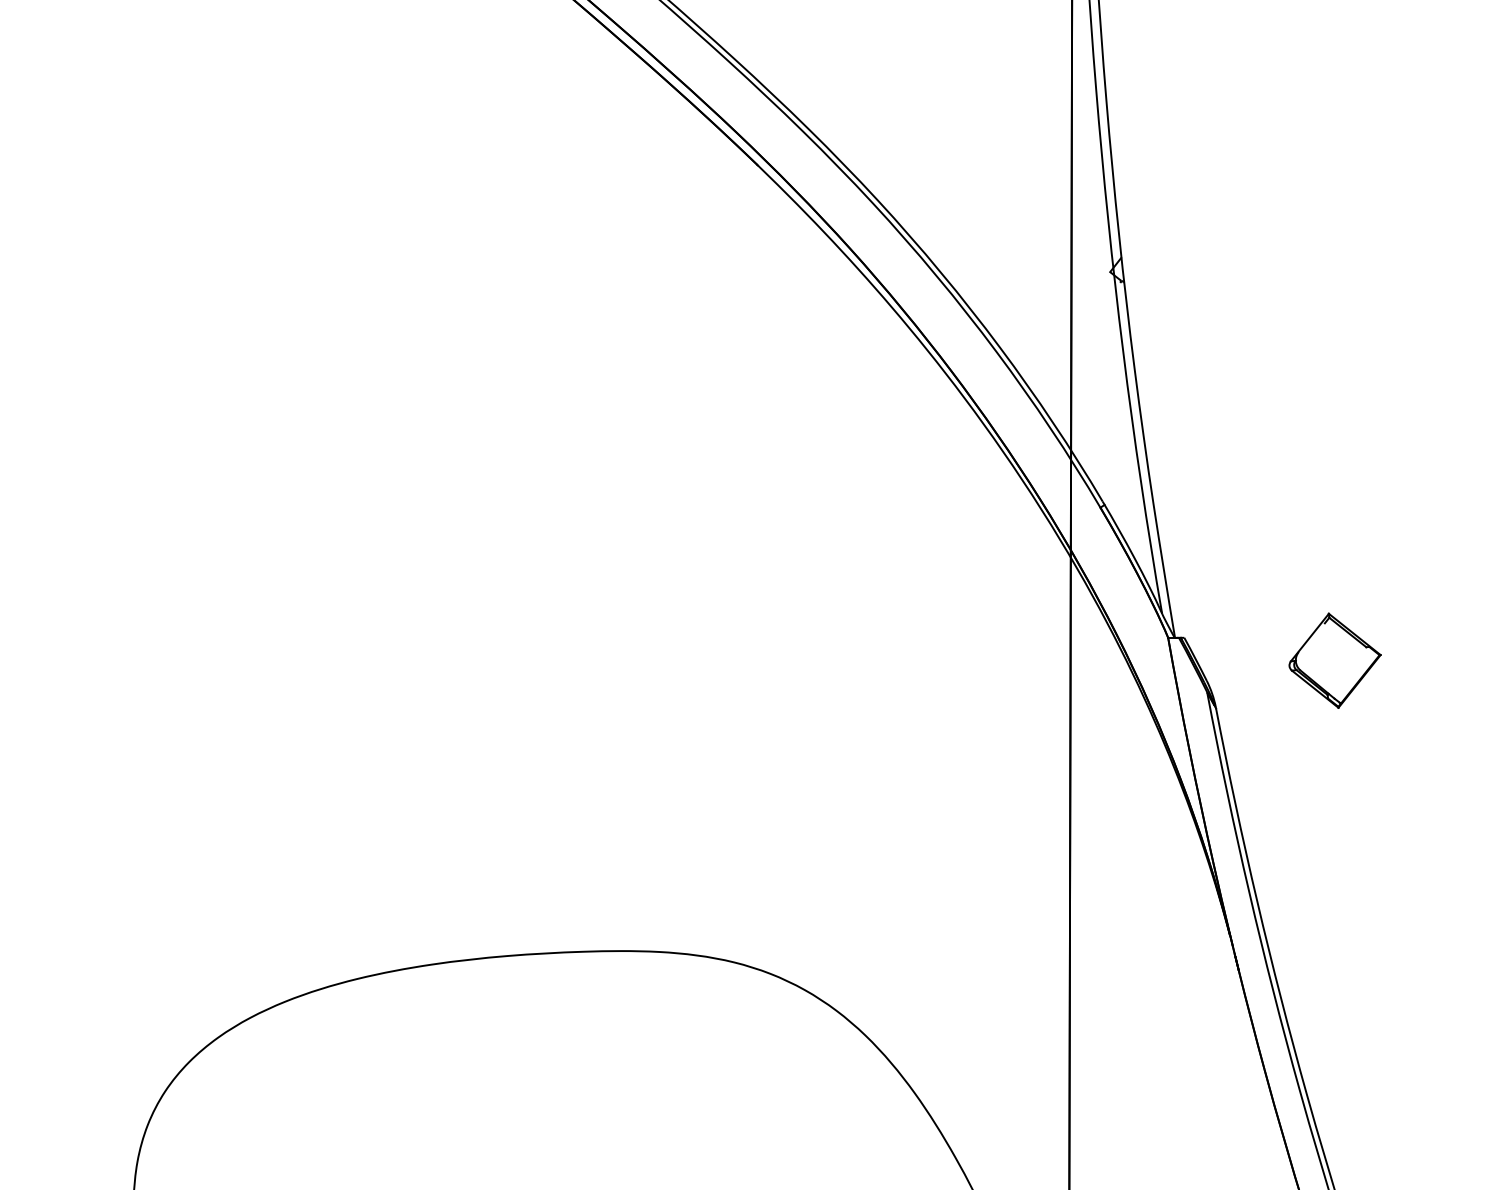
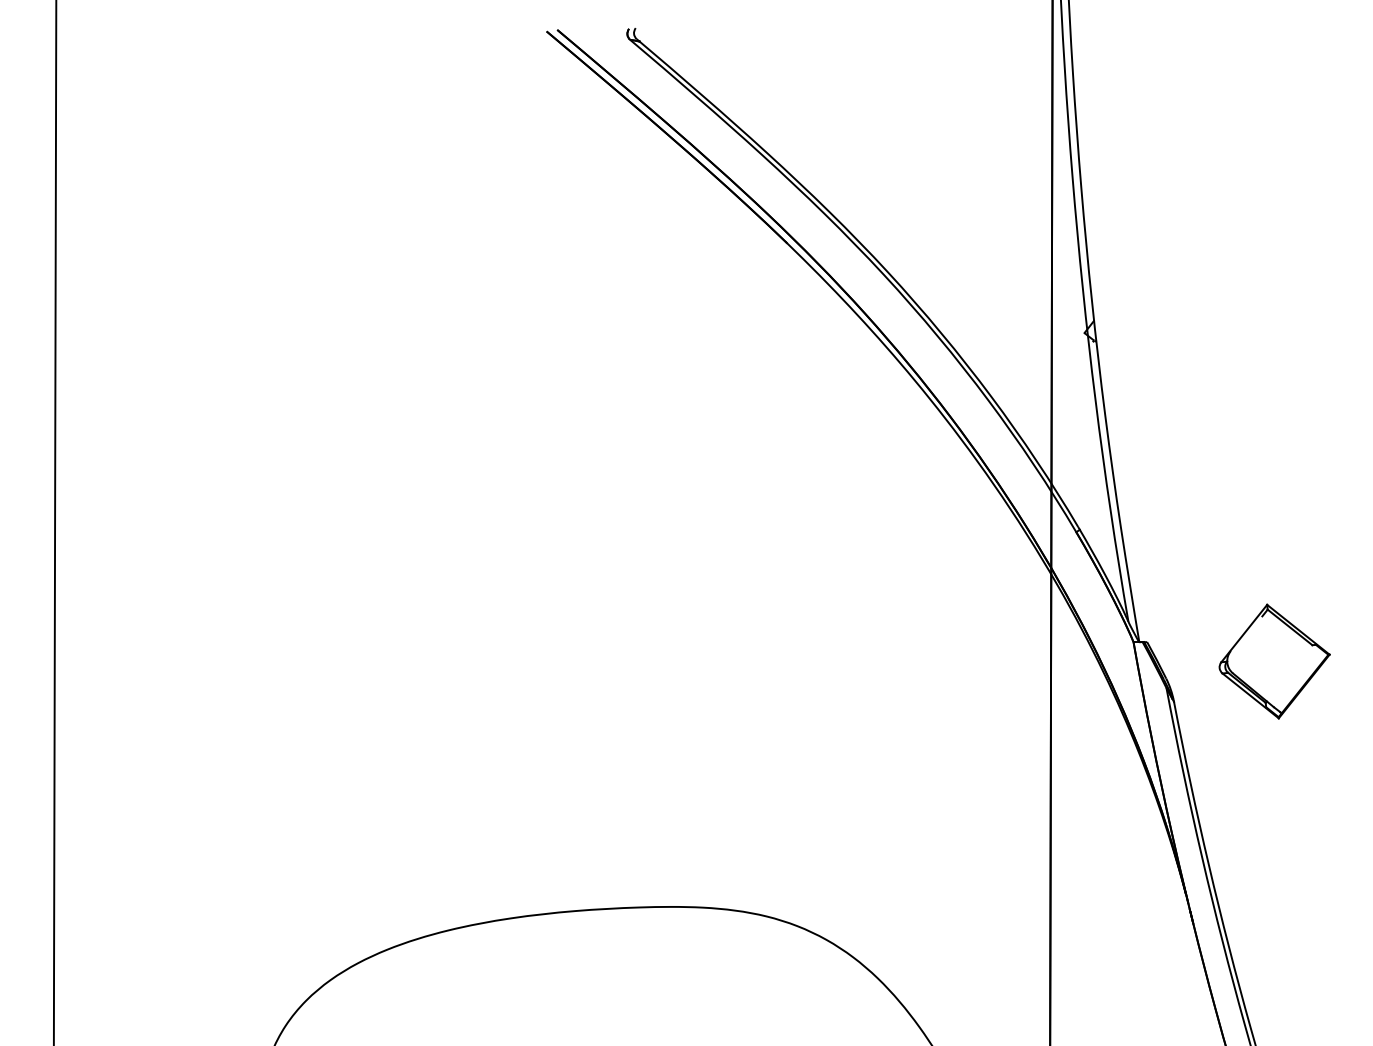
part: (1334, 660) -> (1274, 661), size x1.43

